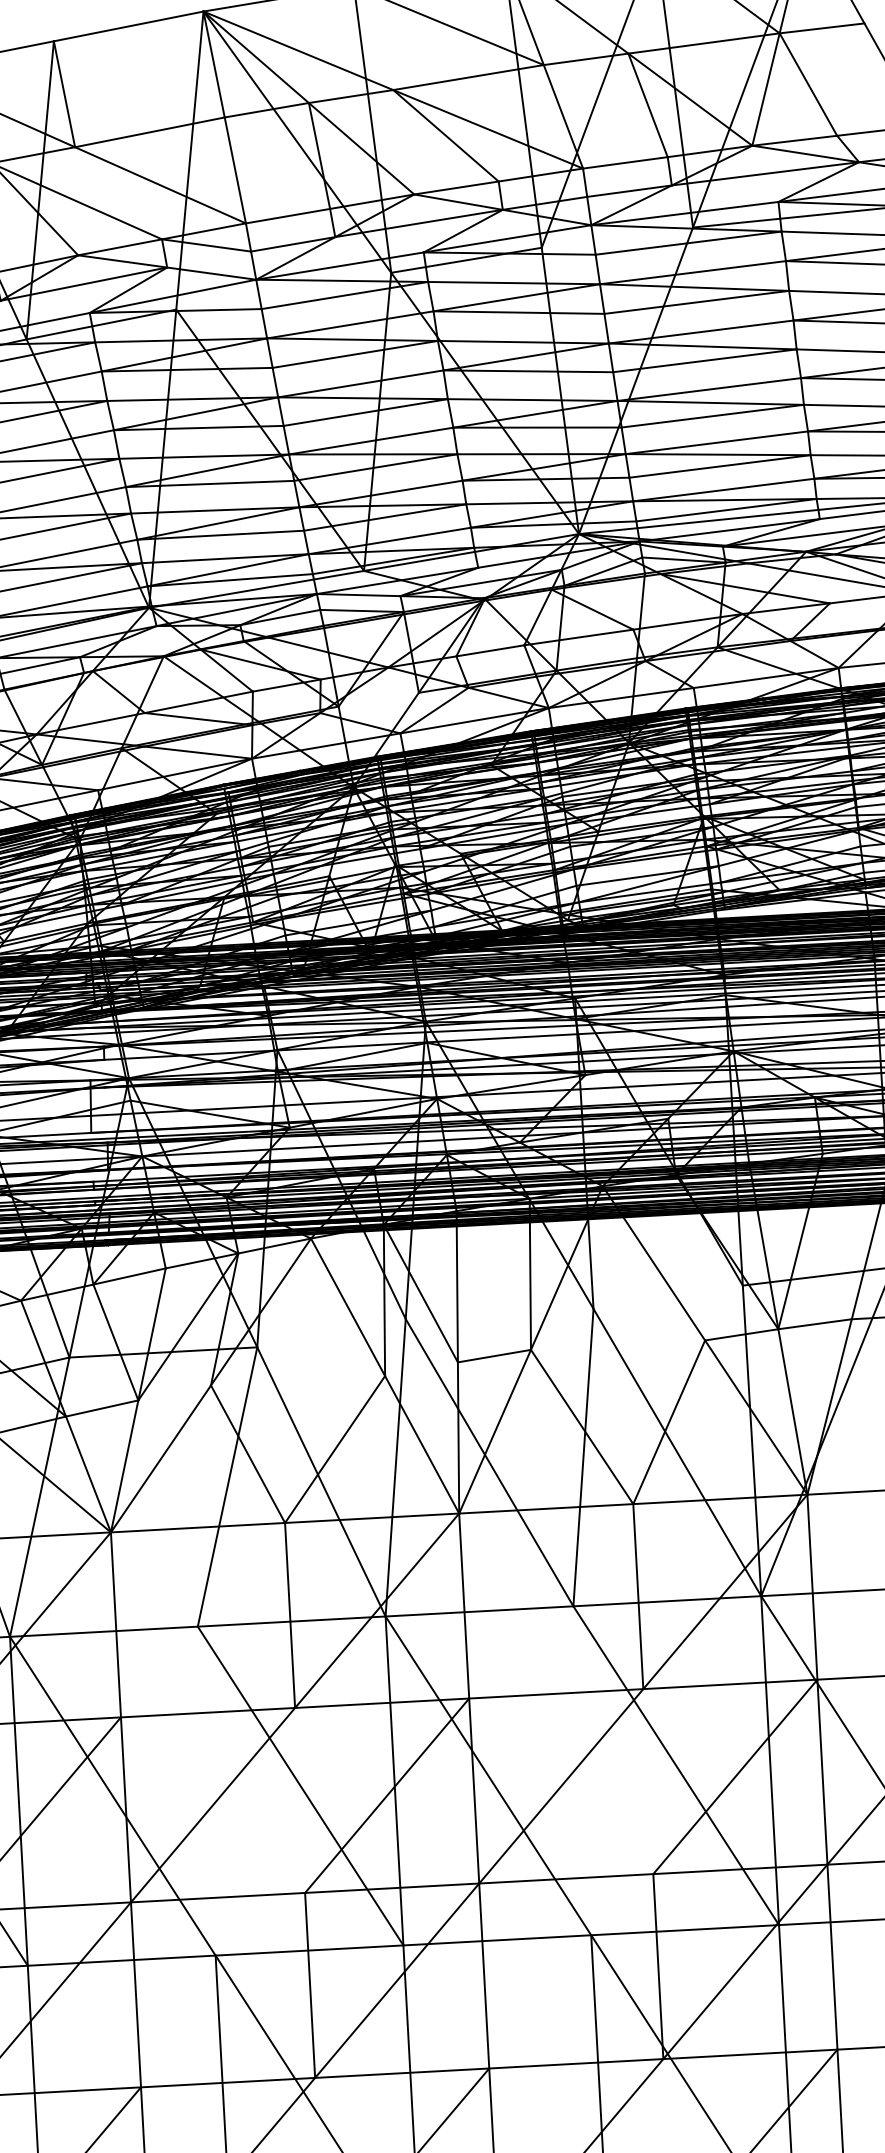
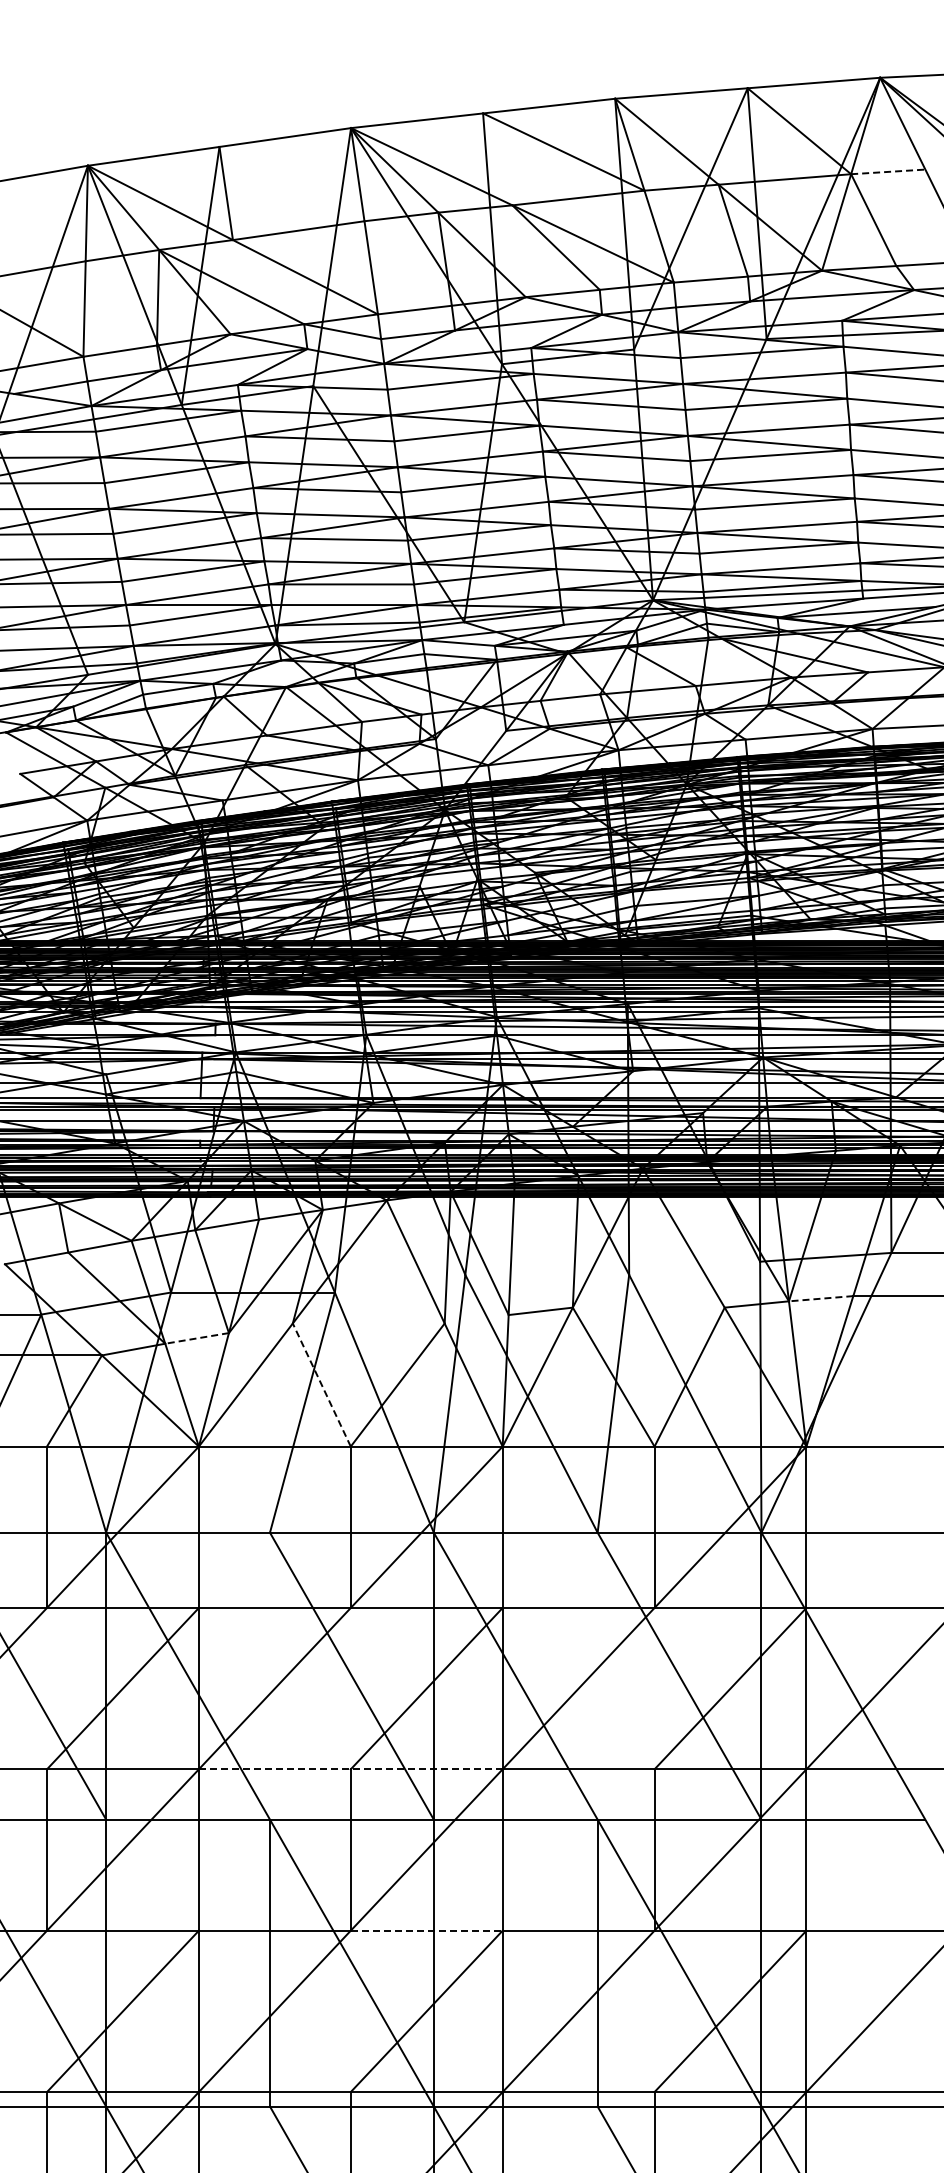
line: (822, 27) -> (888, 171), solid -> dashed
line: (814, 1324) -> (820, 1298), solid -> dashed
line: (101, 1408) -> (196, 1338), solid -> dashed
line: (247, 1453) -> (321, 1384), solid -> dashed
line: (304, 1893) -> (350, 1769), solid -> dashed
line: (401, 2072) -> (426, 1930), solid -> dashed

